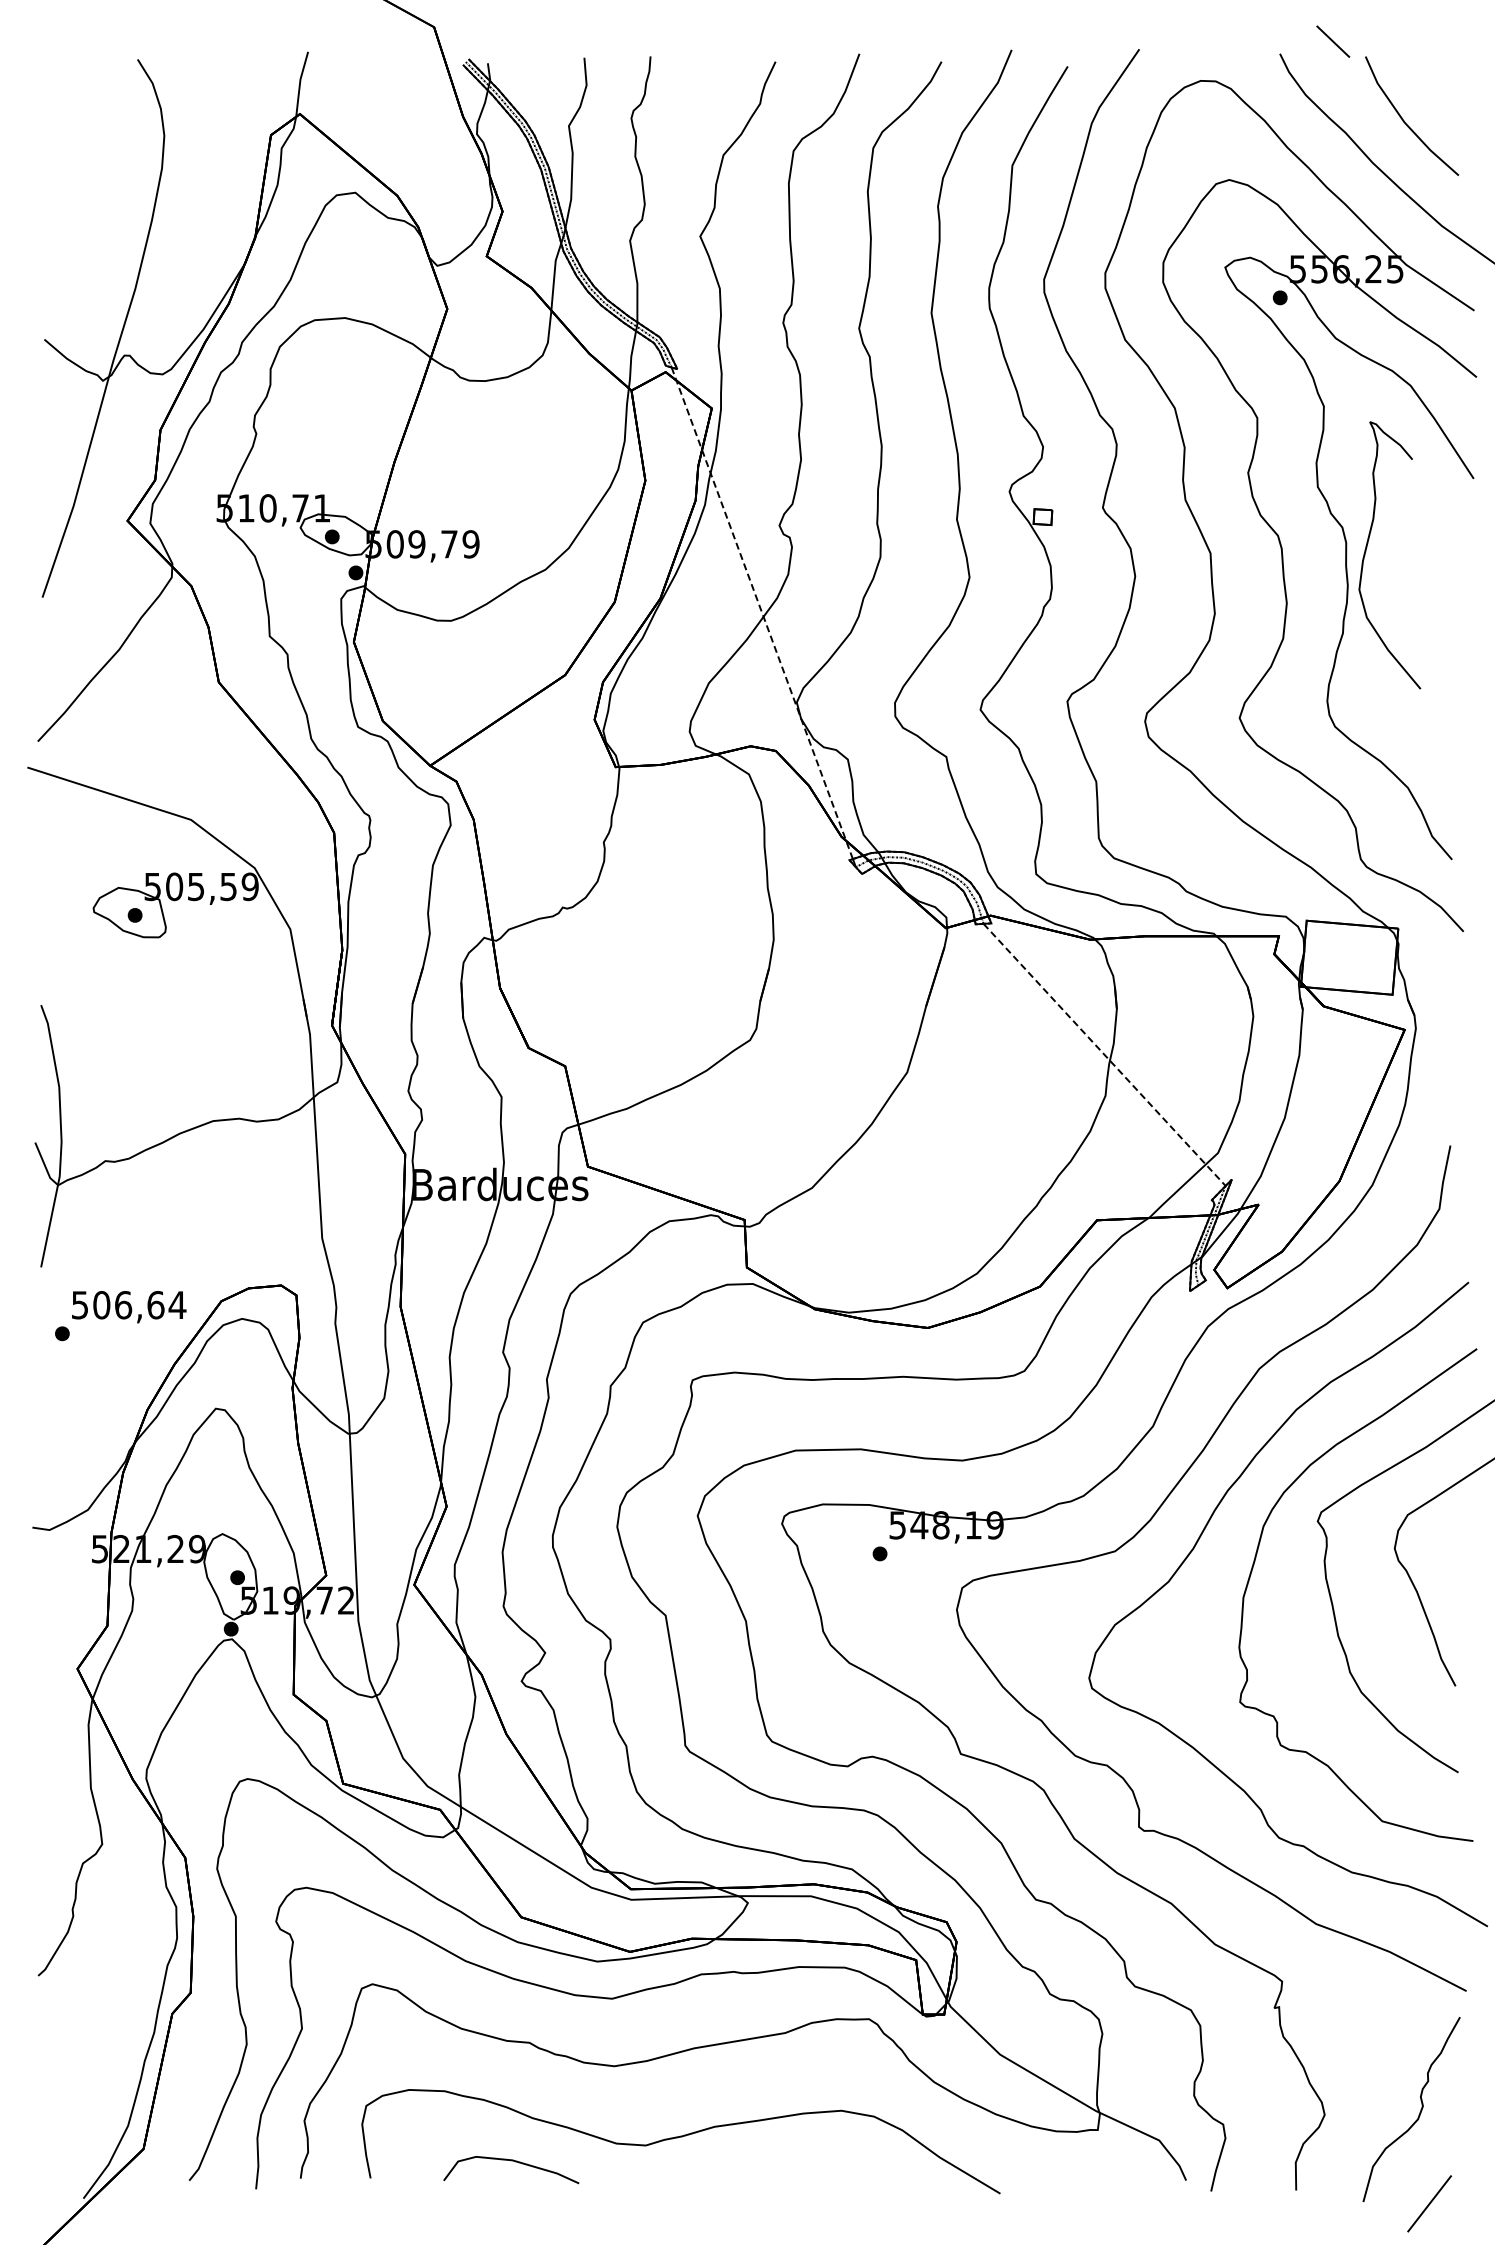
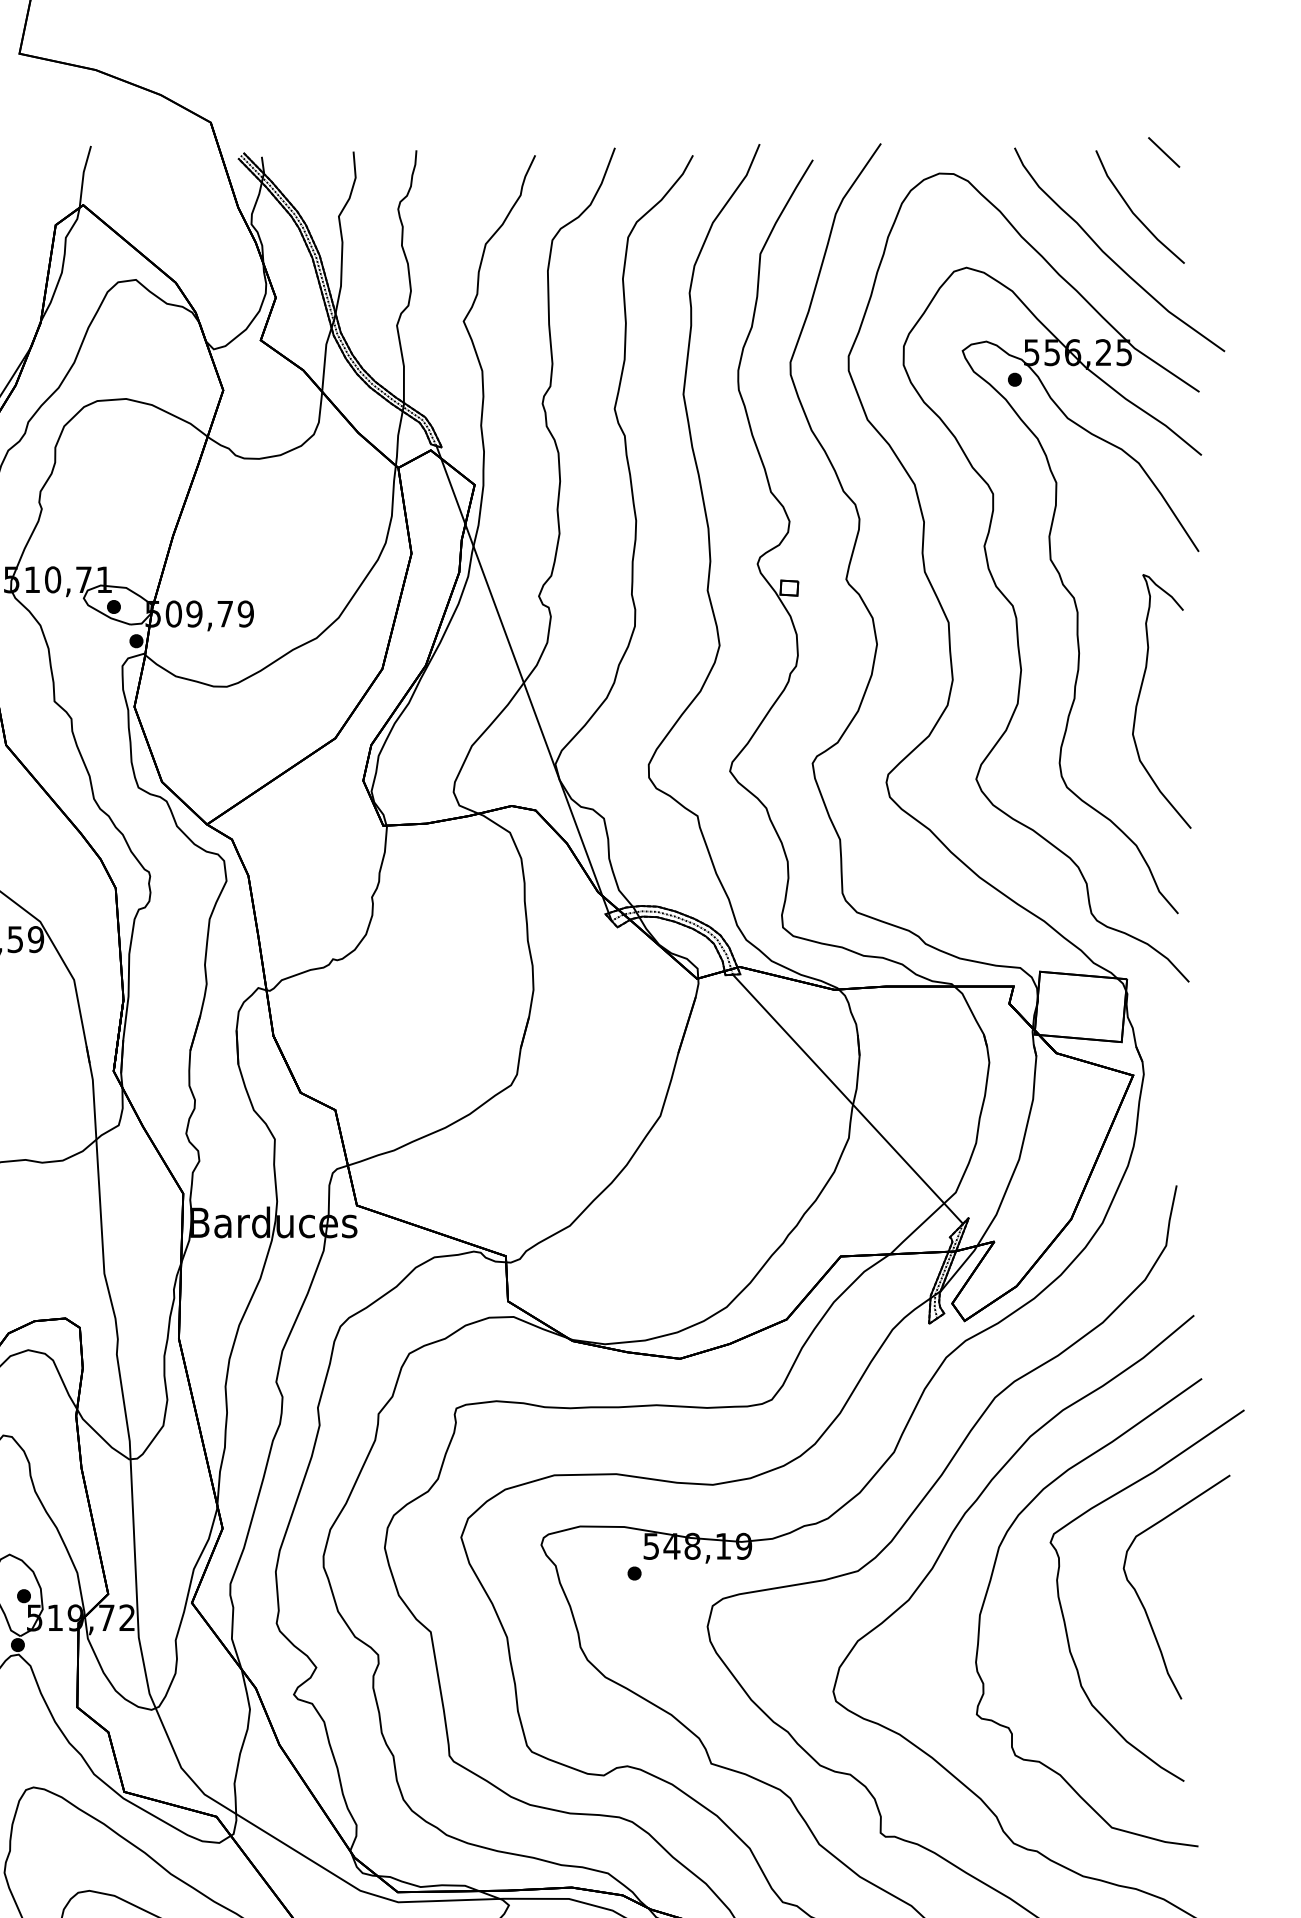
line: (1333, 41) -> (1164, 152), moved
curve: (1366, 551) -> (1139, 697), moved
line: (762, 613) -> (522, 679), dashed -> solid
line: (1104, 1055) -> (847, 1099), dashed -> solid

